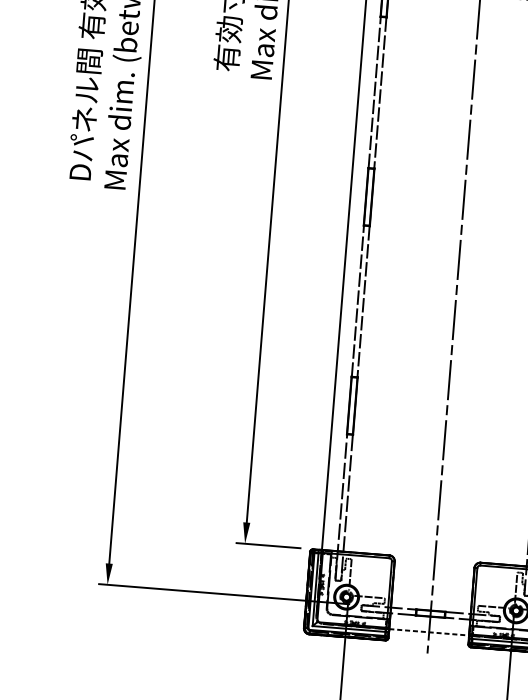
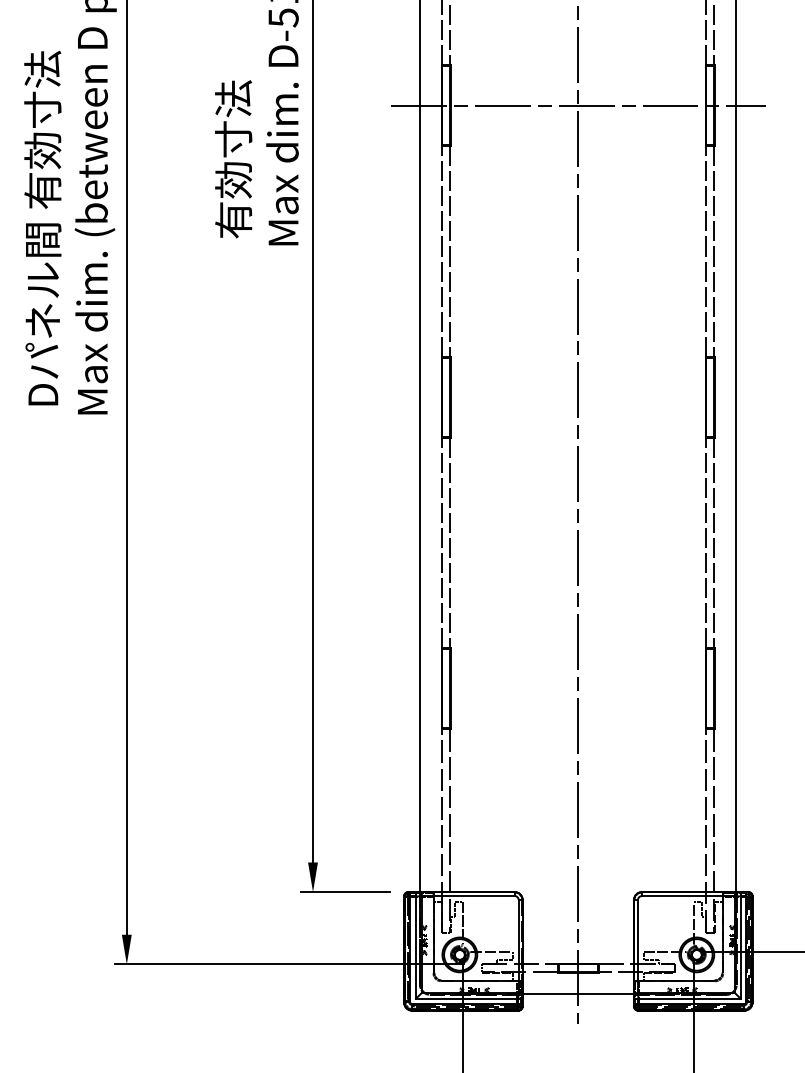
line: (429, 632) -> (578, 994), dashed -> solid

